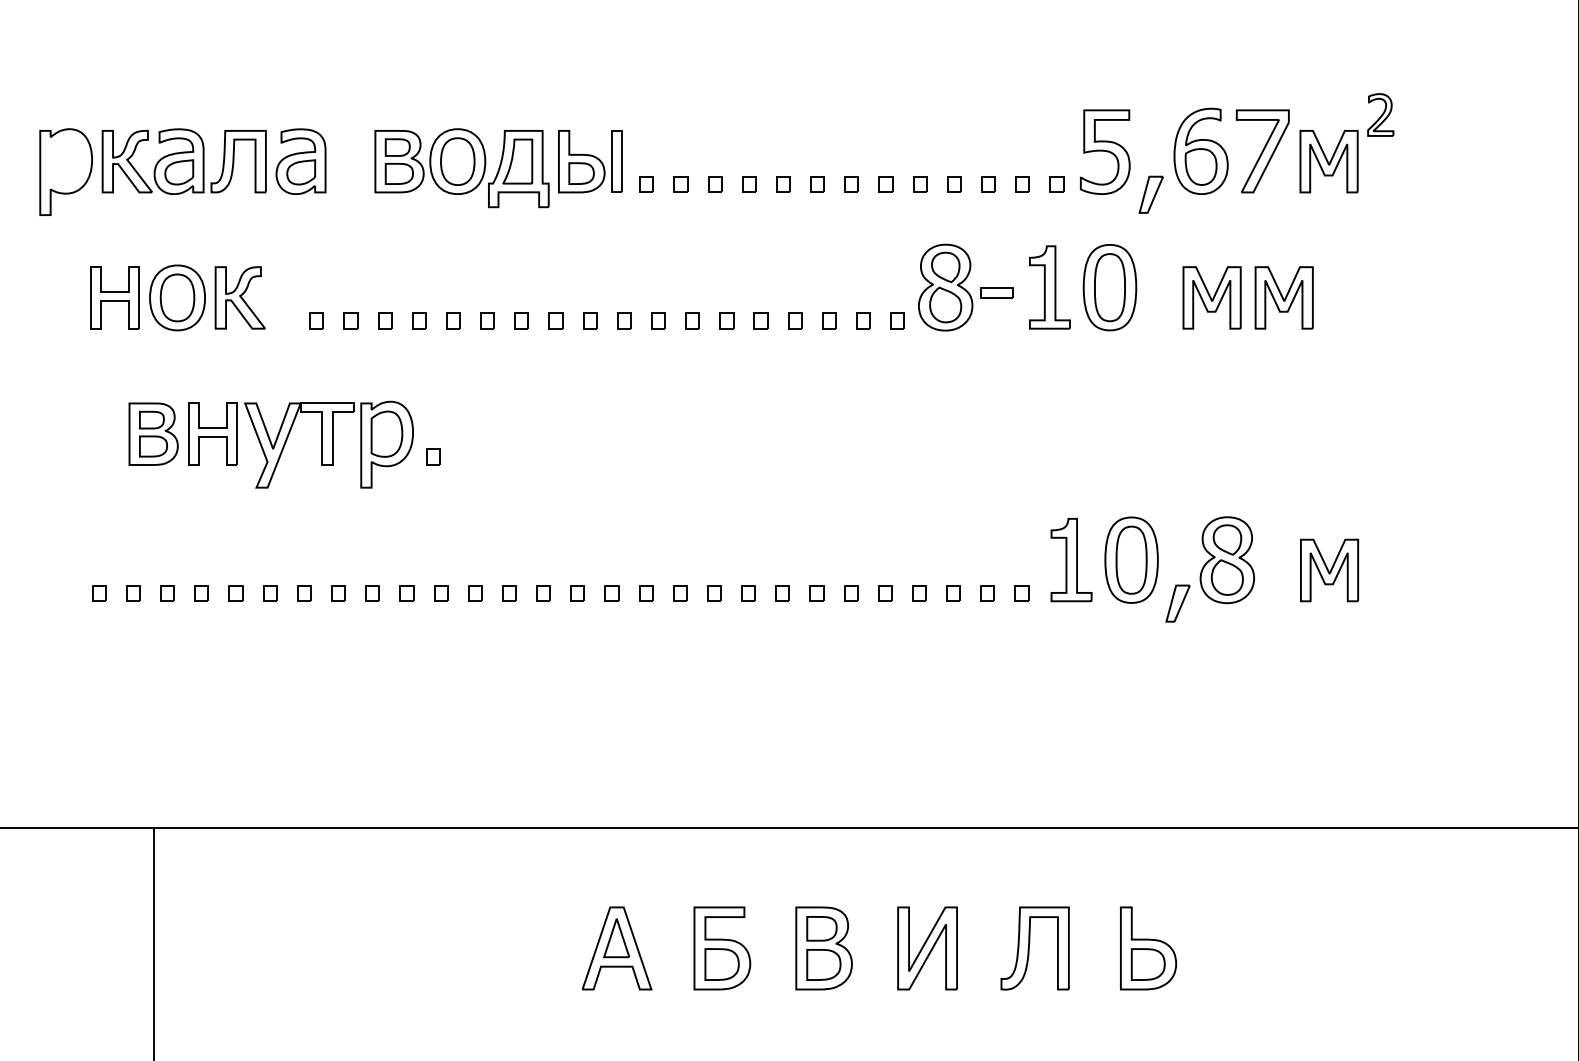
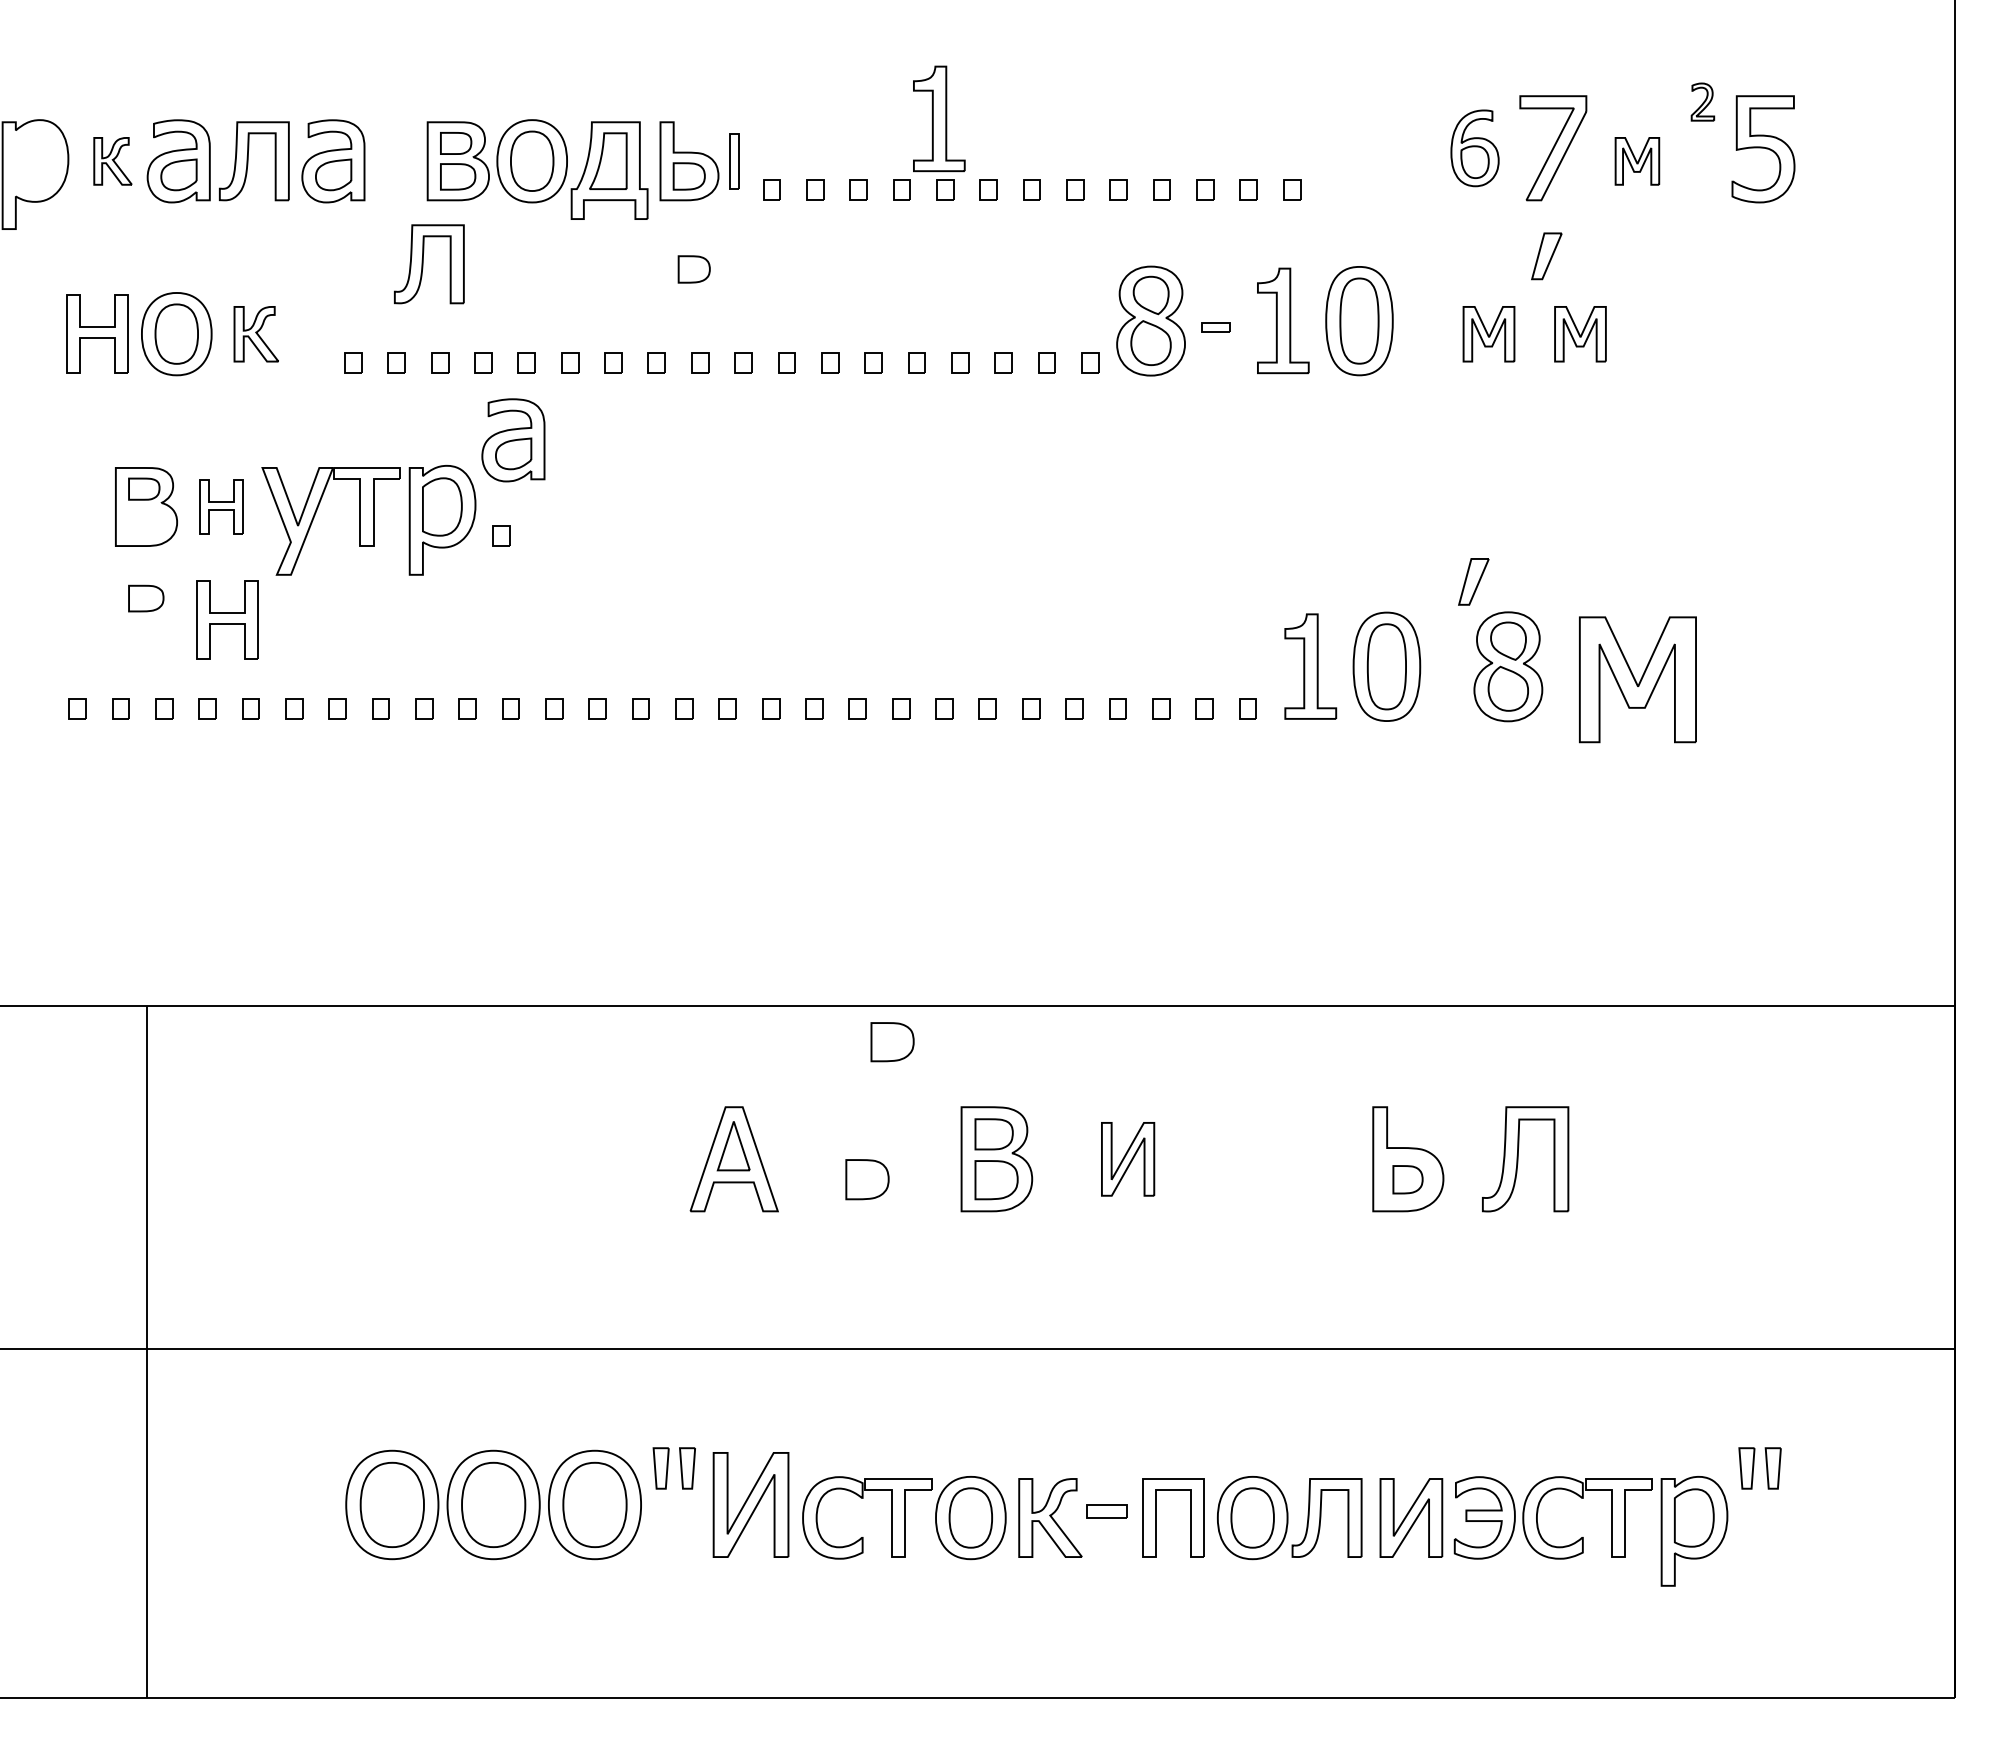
part: (1380, 114) -> (1702, 101), size x0.7
part: (778, 127) -> (939, 118), added
part: (1200, 151) -> (1474, 148), size x0.7
part: (1105, 152) -> (1763, 149), moved
part: (126, 161) -> (112, 161), size x0.6
part: (617, 161) -> (734, 160), size x0.7
part: (1329, 161) -> (1637, 161), size x0.6
part: (1151, 194) -> (1546, 256), moved
part: (376, 243) -> (429, 264), added
part: (584, 246) -> (693, 269), added
part: (996, 292) -> (1215, 327), size x0.7
part: (240, 298) -> (256, 334), size x0.7
part: (1211, 298) -> (1488, 334), size x0.7
part: (1284, 298) -> (1580, 334), size x0.7
part: (443, 381) -> (513, 440), added
part: (212, 433) -> (221, 506), size x0.7
part: (153, 446) -> (146, 598), moved
part: (217, 522) -> (227, 619), added
part: (1329, 570) -> (1637, 679), size x1.6
part: (1177, 603) -> (1473, 581), moved
part: (741, 856) -> (892, 1042), added
part: (722, 948) -> (867, 1159), removed
part: (927, 948) -> (1127, 1159), size x0.7
part: (1029, 948) -> (1518, 1159), moved
part: (1147, 964) -> (1407, 1179), size x0.7

